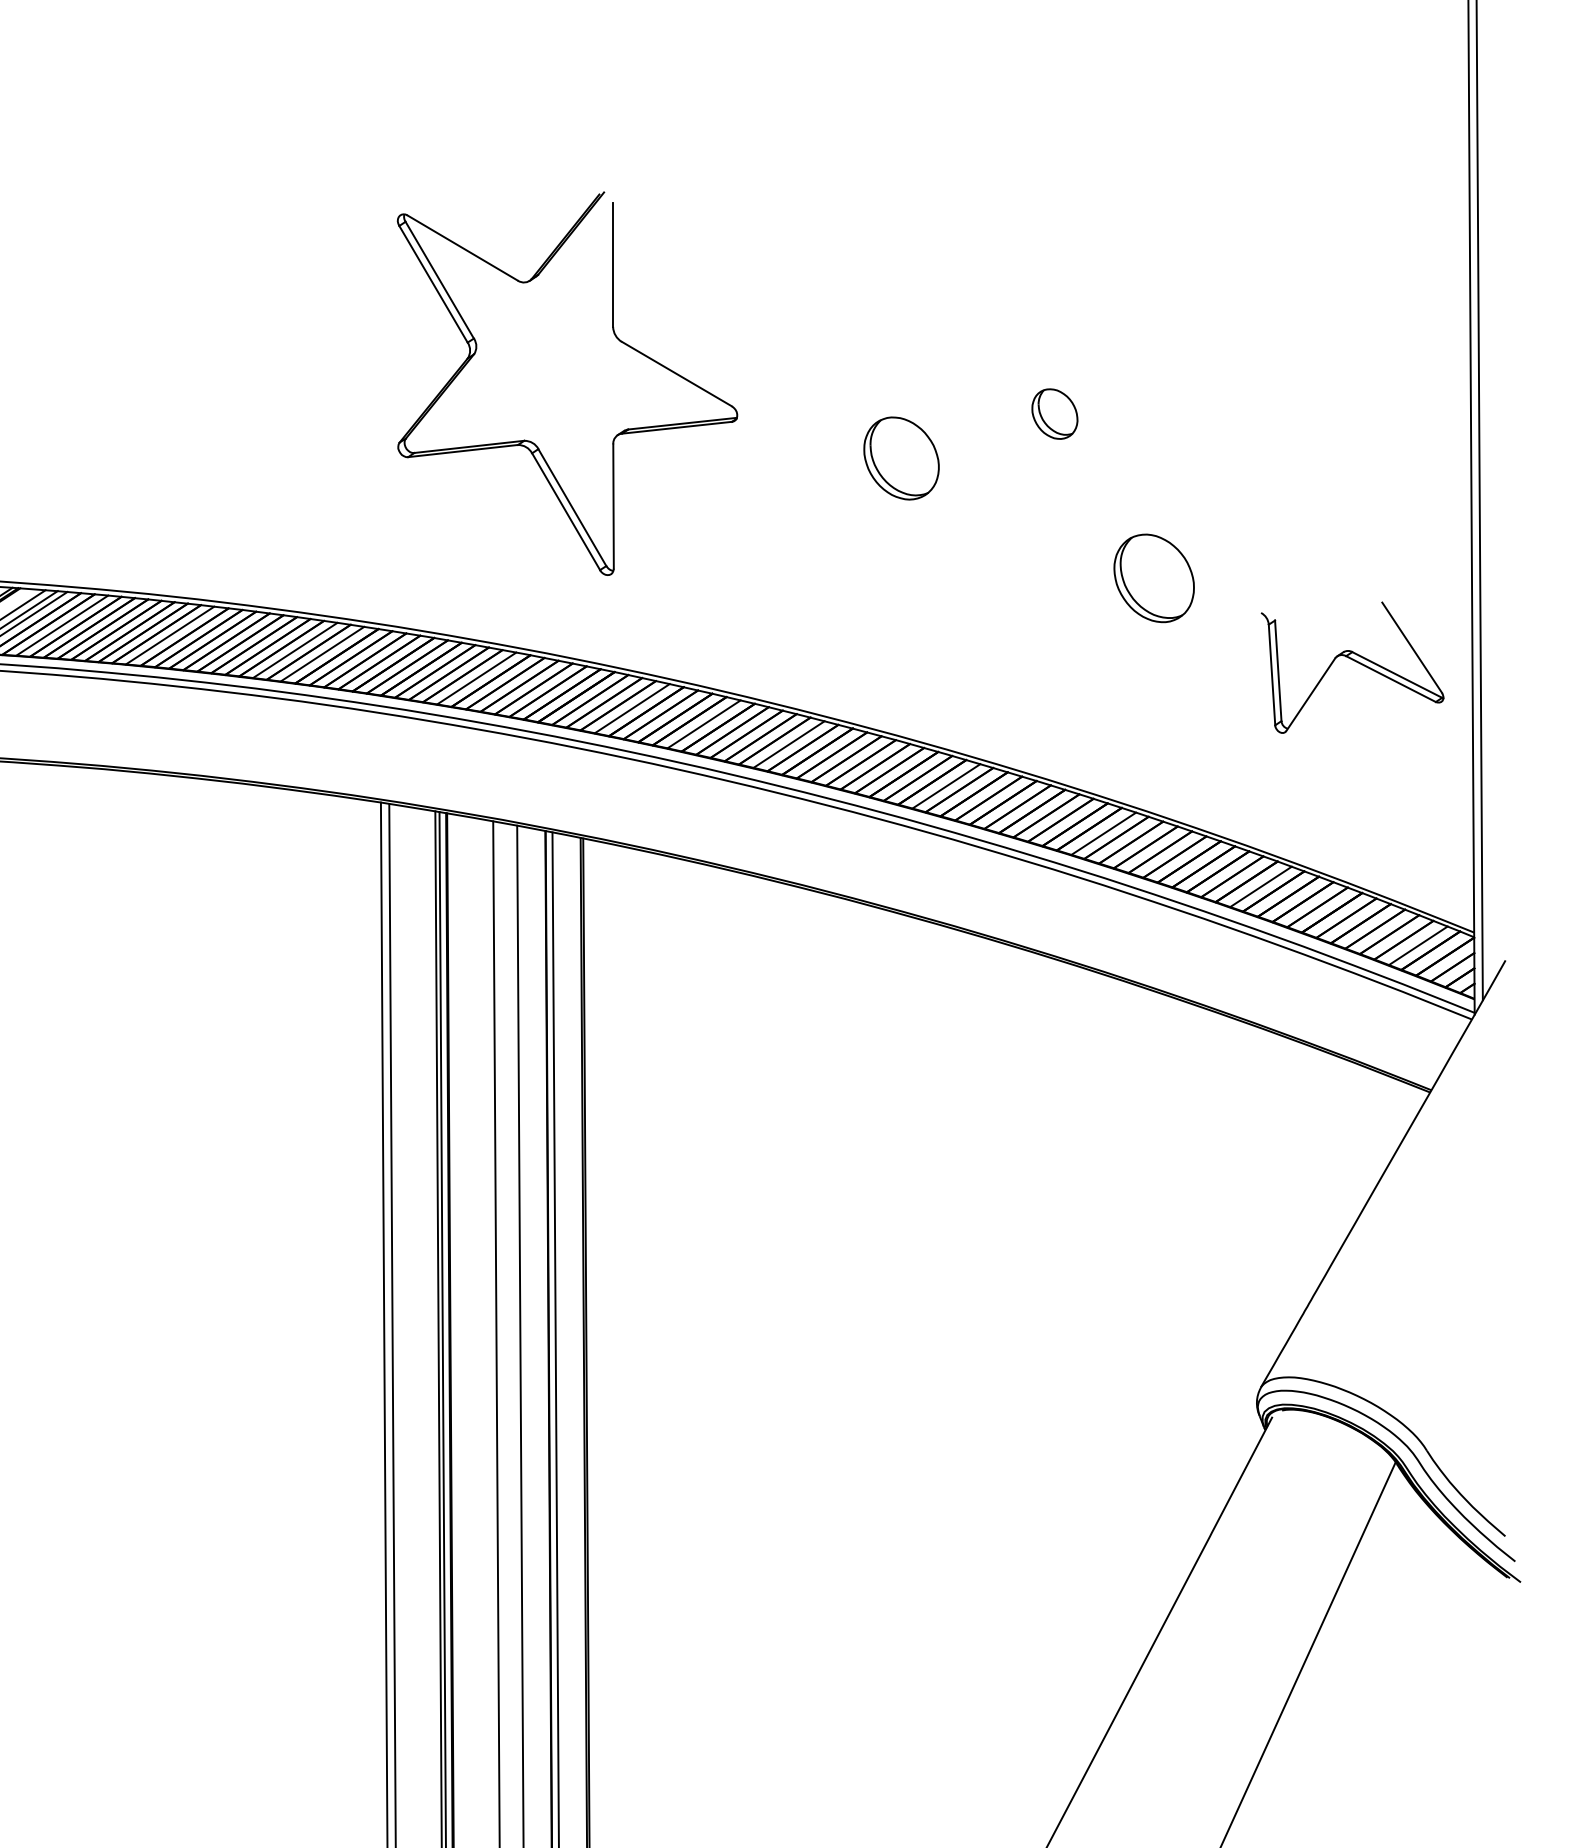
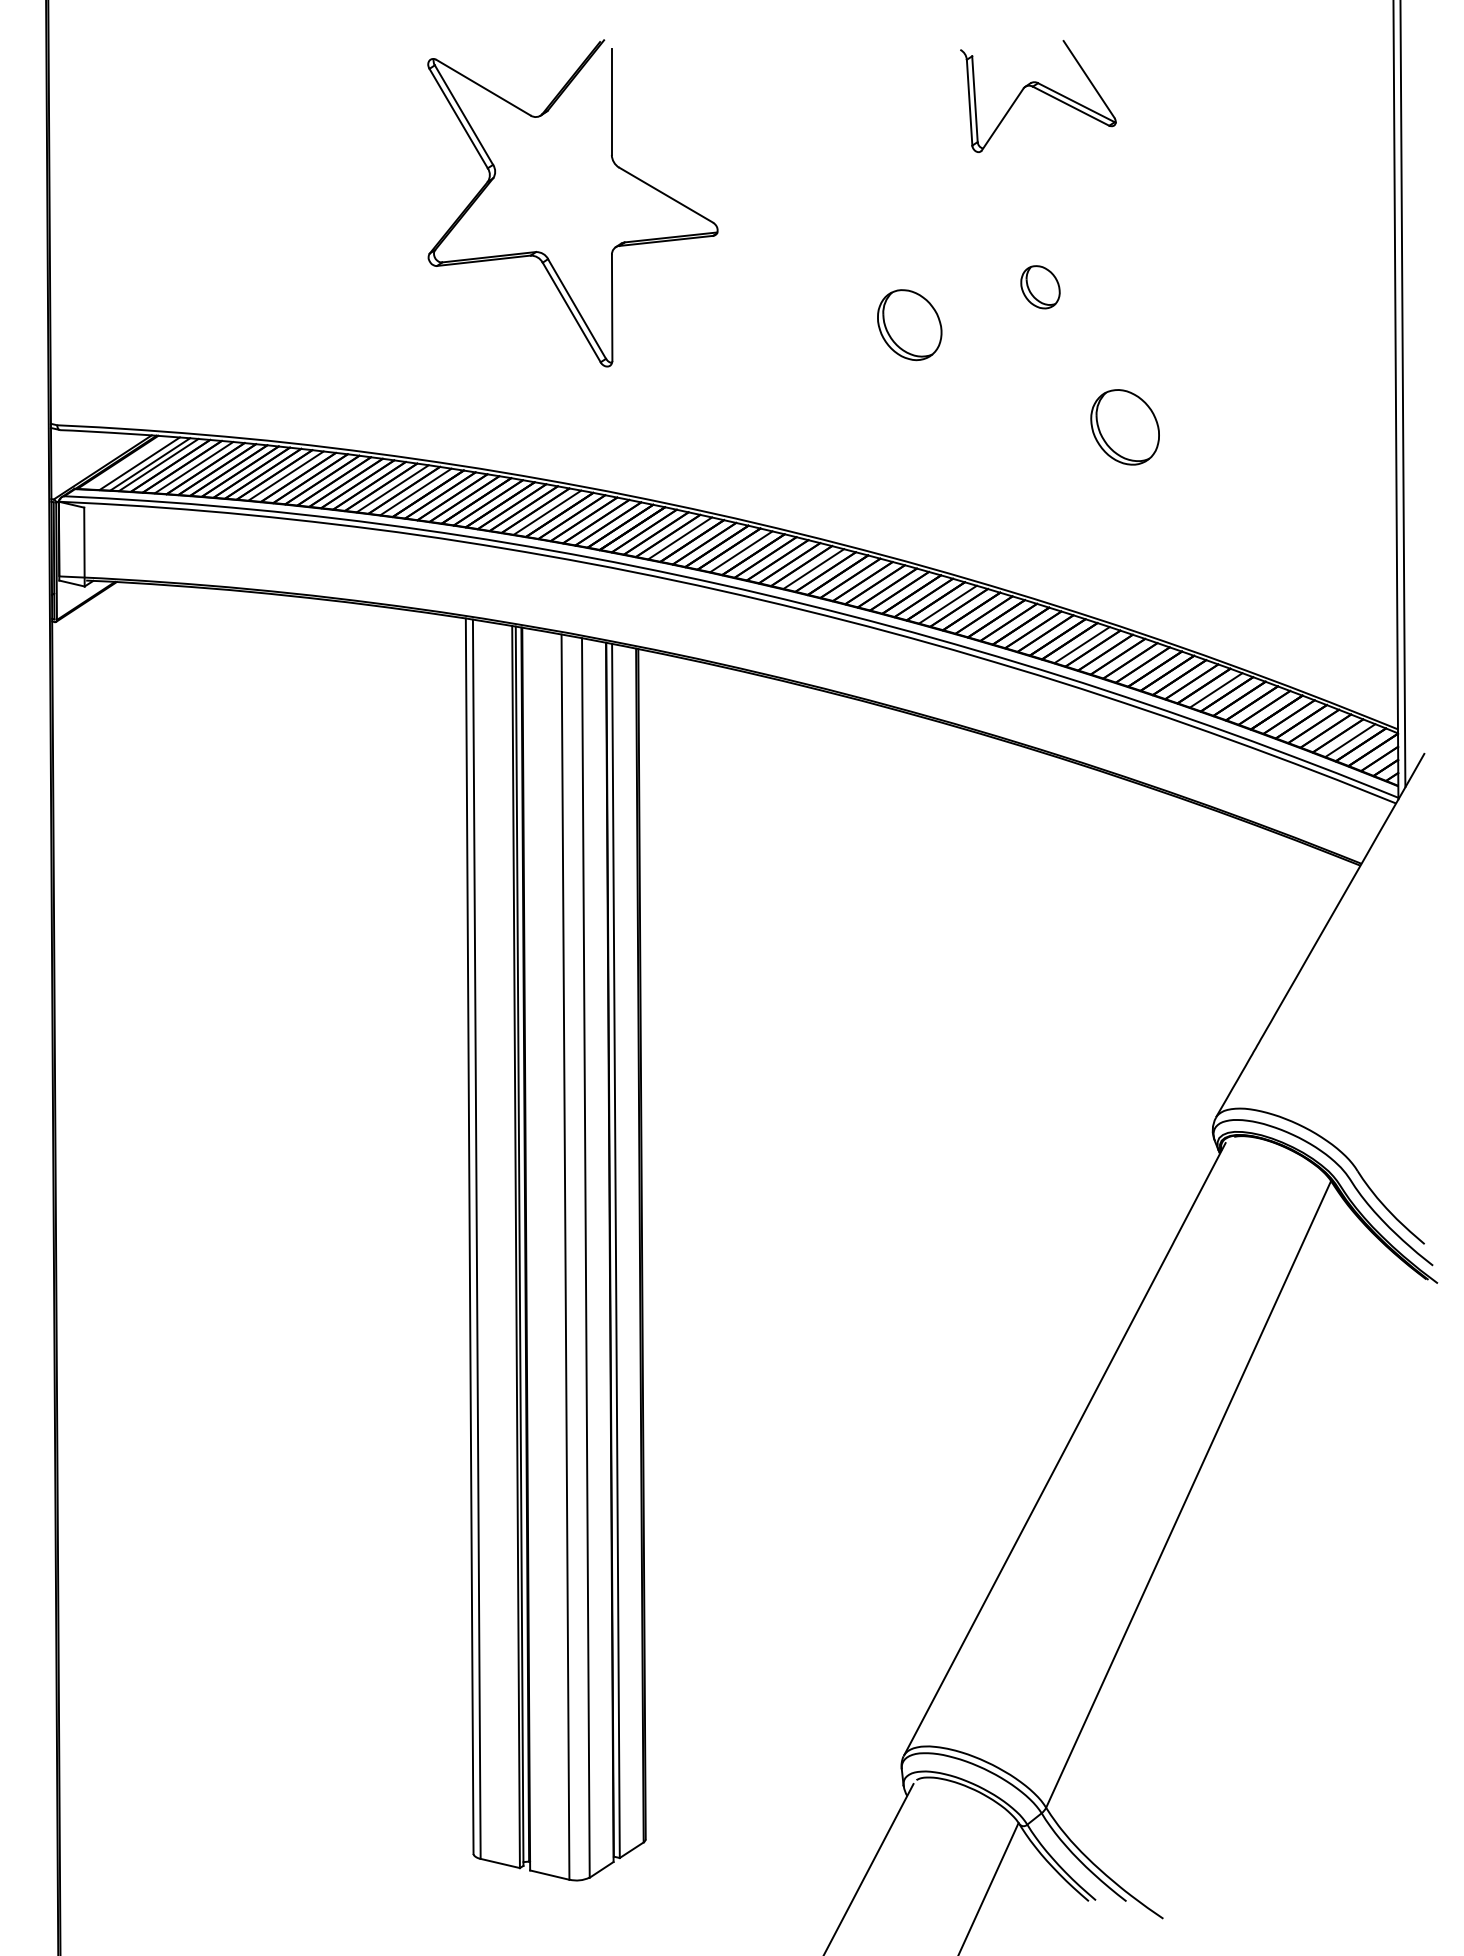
part: (615, 336) -> (613, 163), moved
part: (1352, 667) -> (1038, 96), moved

